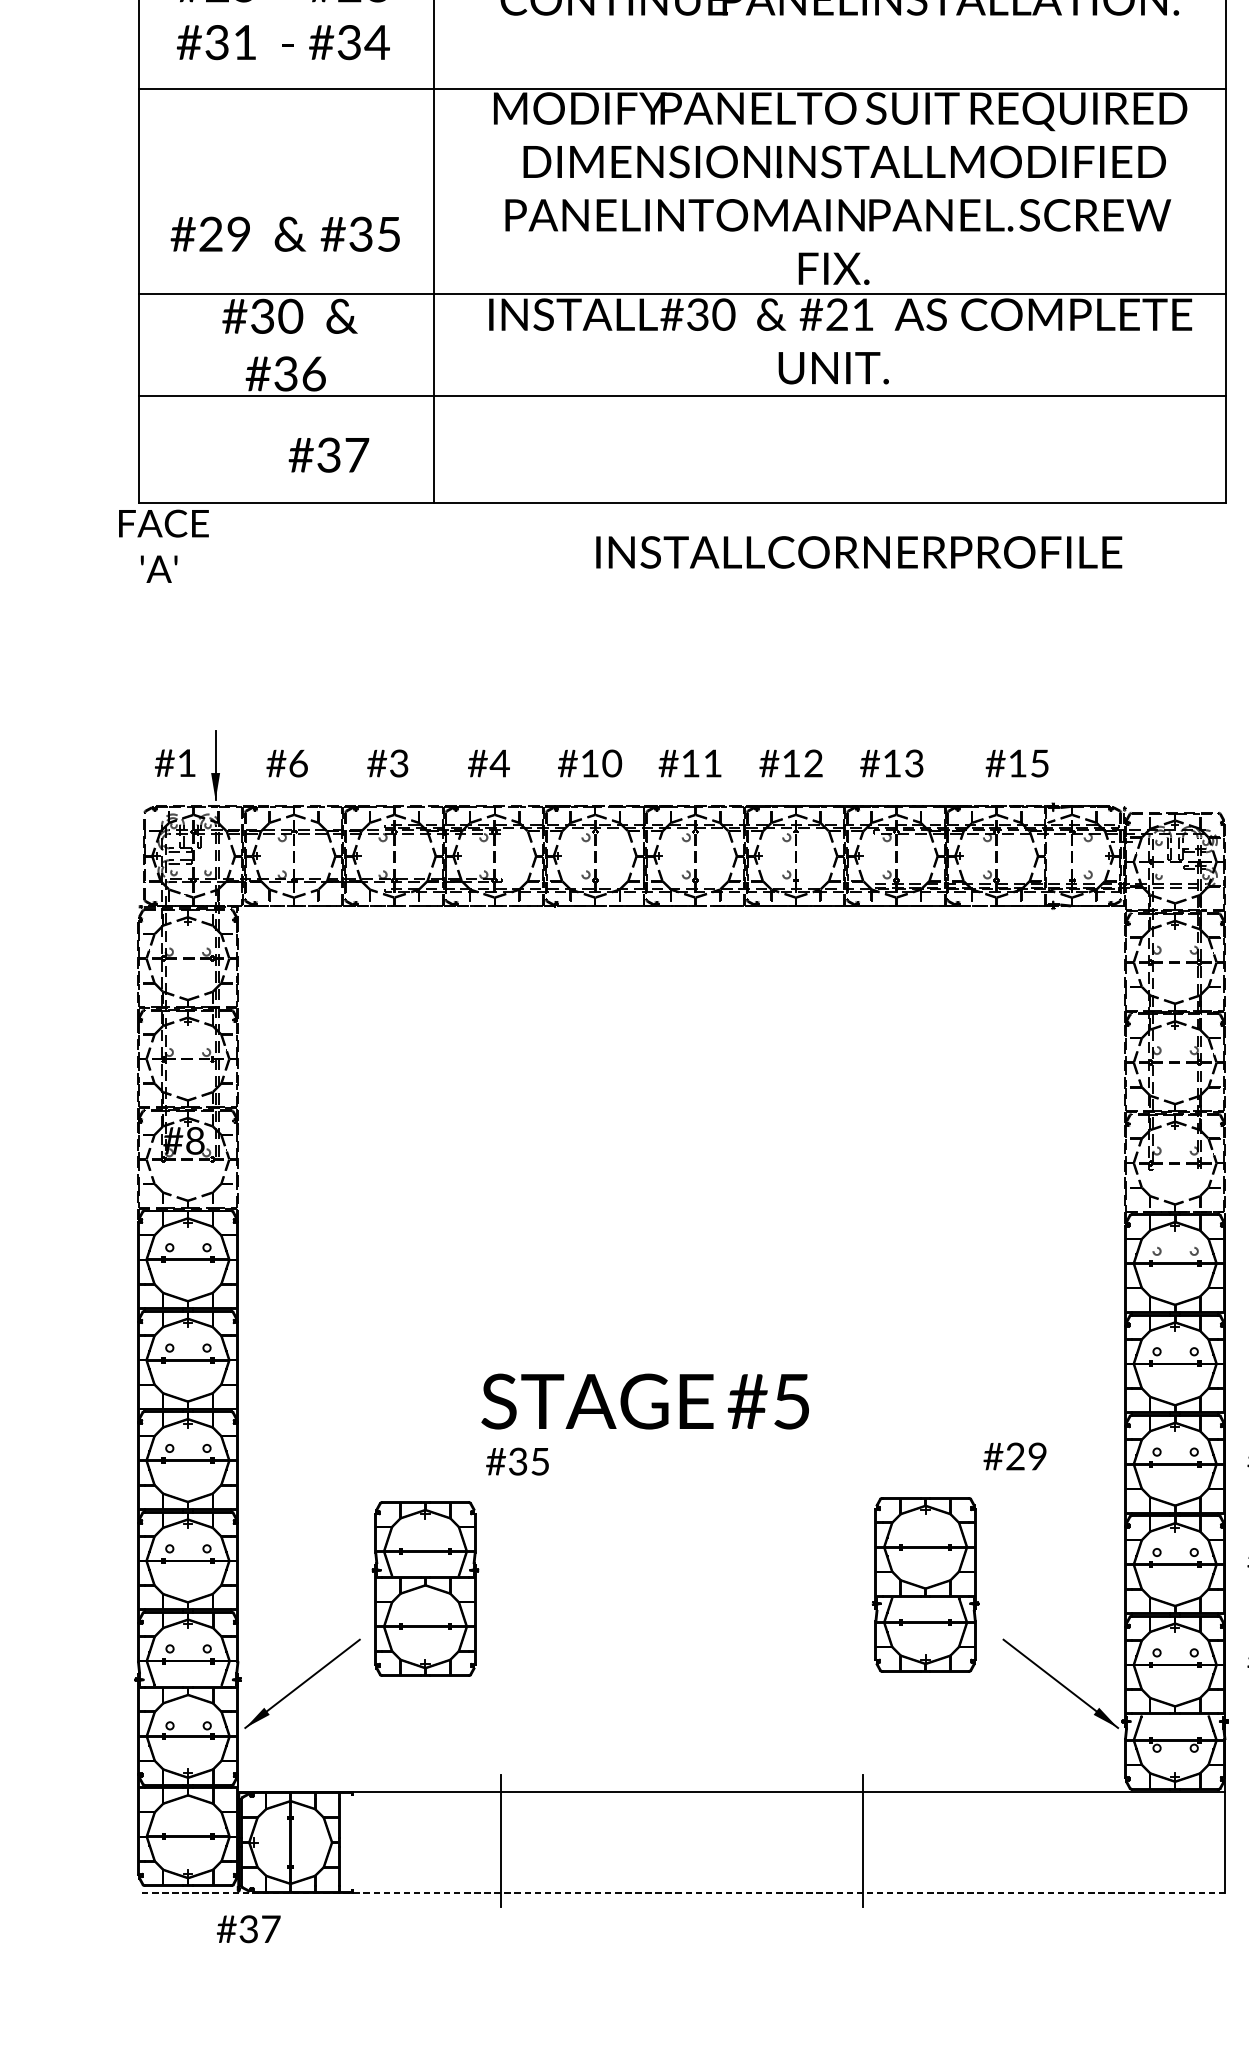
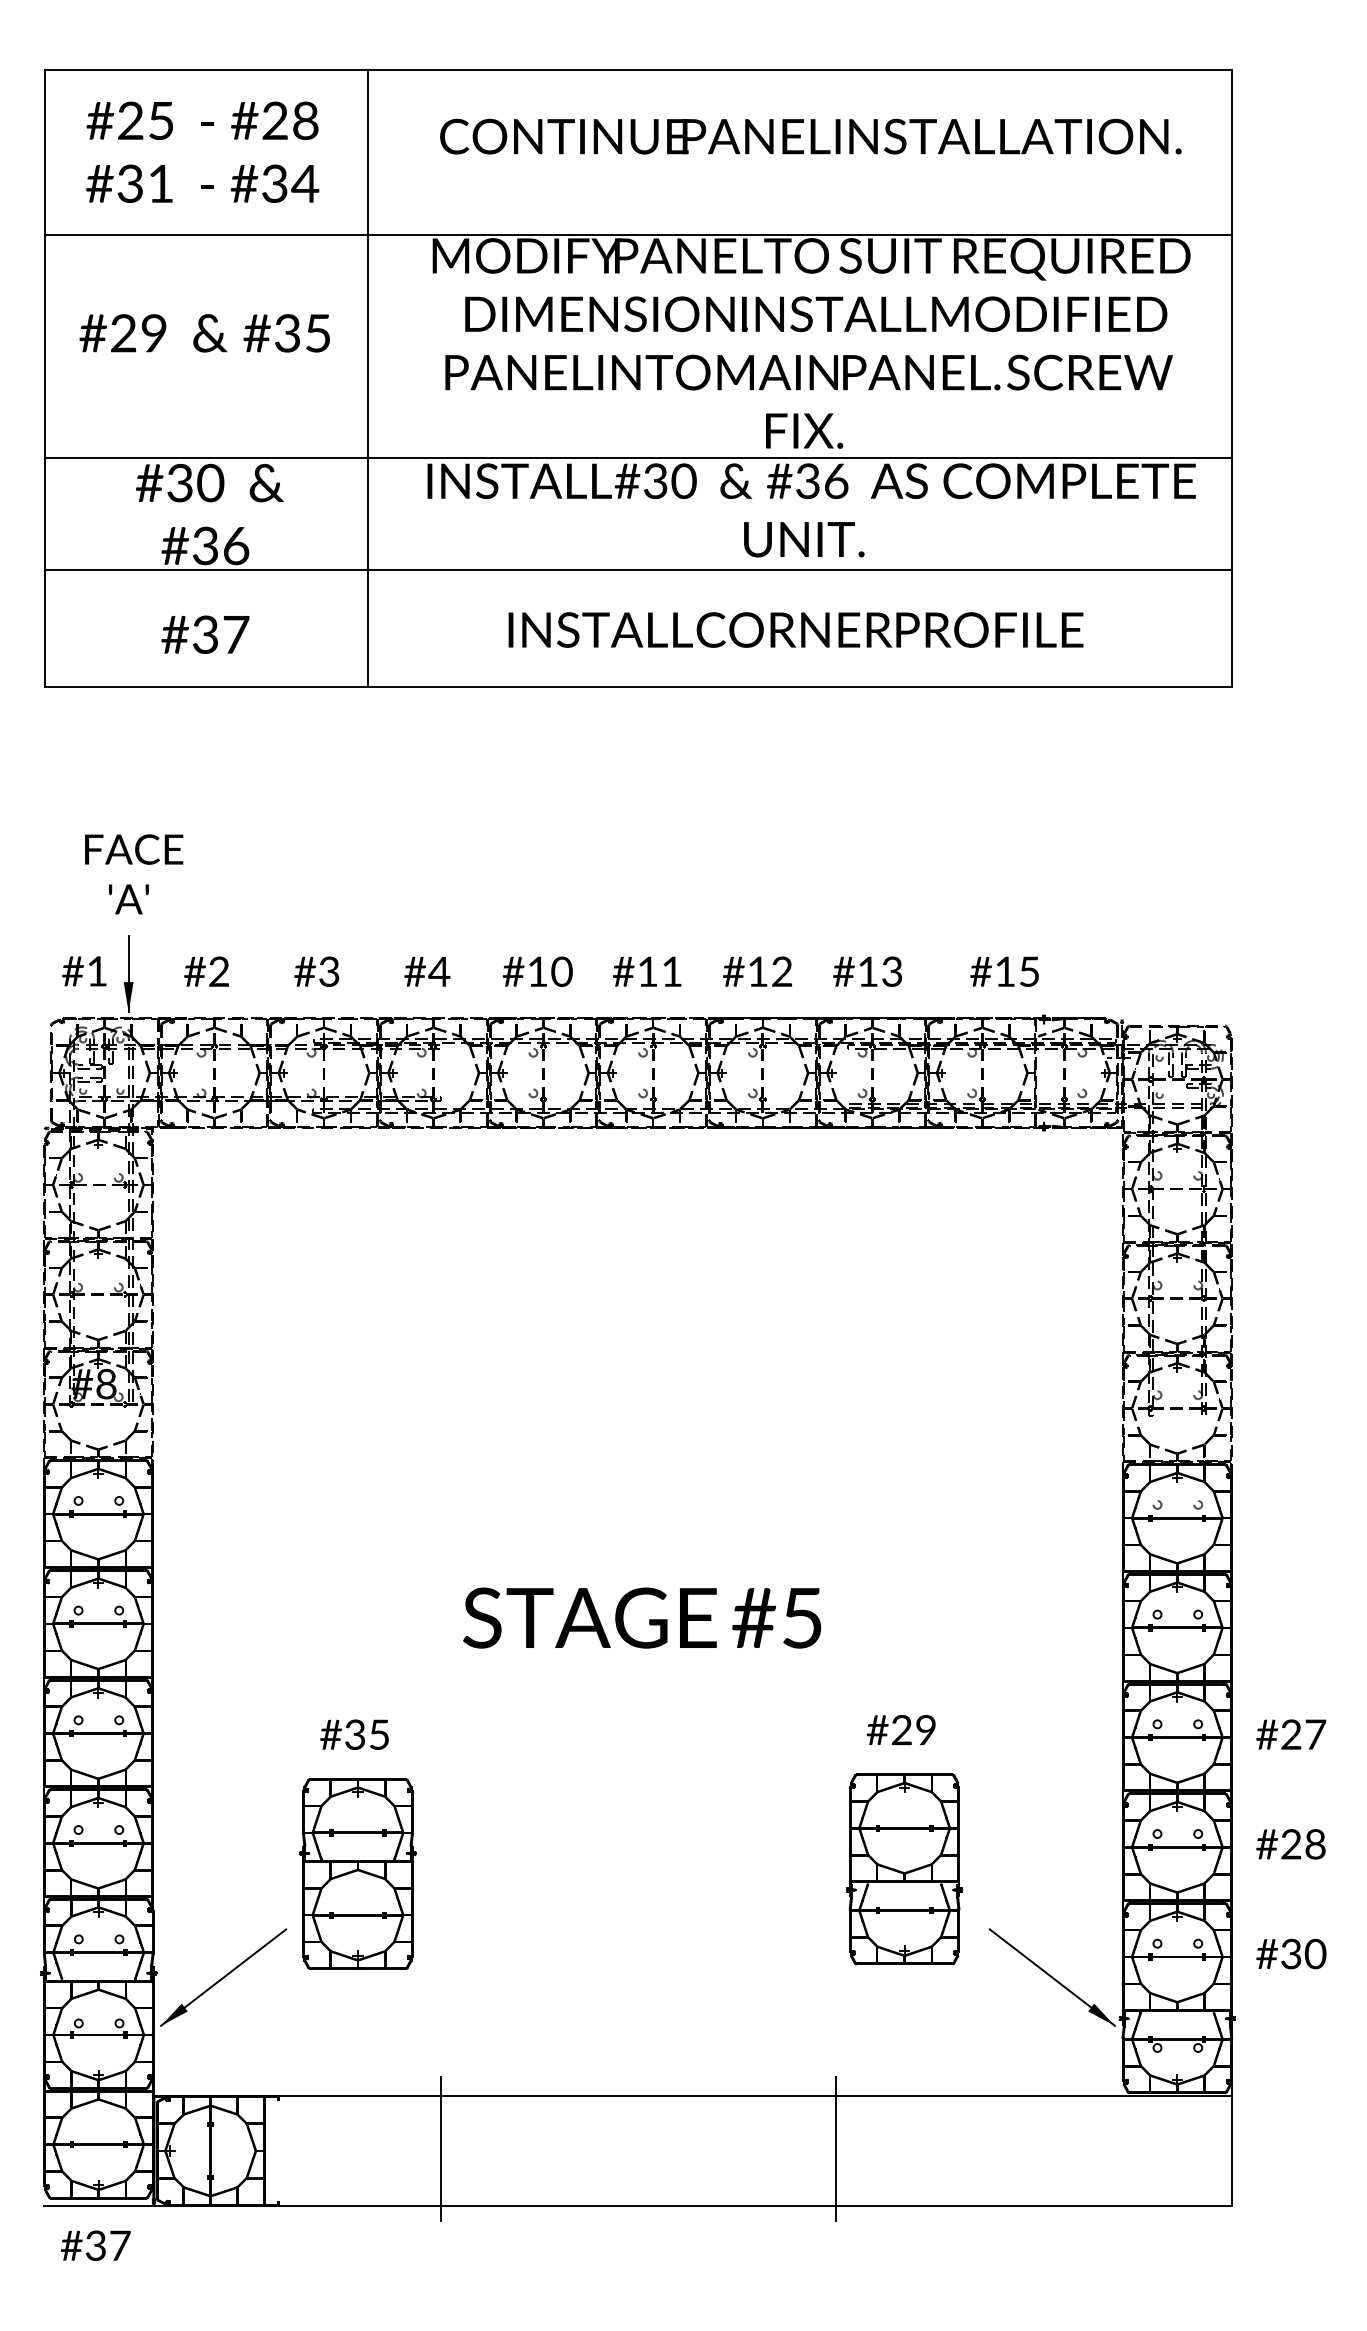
text: (285, 234) -> (204, 333), moved
text: (850, 314) -> (822, 481), #21 -> #36
text: (328, 454) -> (205, 634), moved
text: (164, 546) -> (134, 874), moved
text: (858, 551) -> (795, 629), moved
text: (298, 763) -> (219, 971), #6 -> #2
text: (645, 1401) -> (642, 1617), moved
text: (1015, 1456) -> (901, 1730), moved
text: (517, 1461) -> (354, 1734), moved
line: (681, 1892) -> (637, 2205), dashed -> solid
text: (248, 1929) -> (95, 2245), moved

